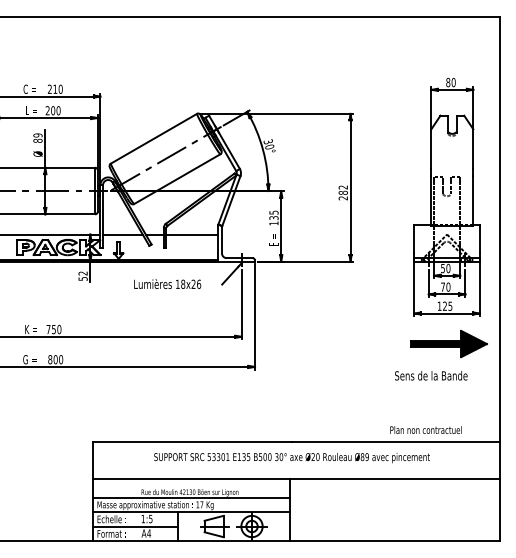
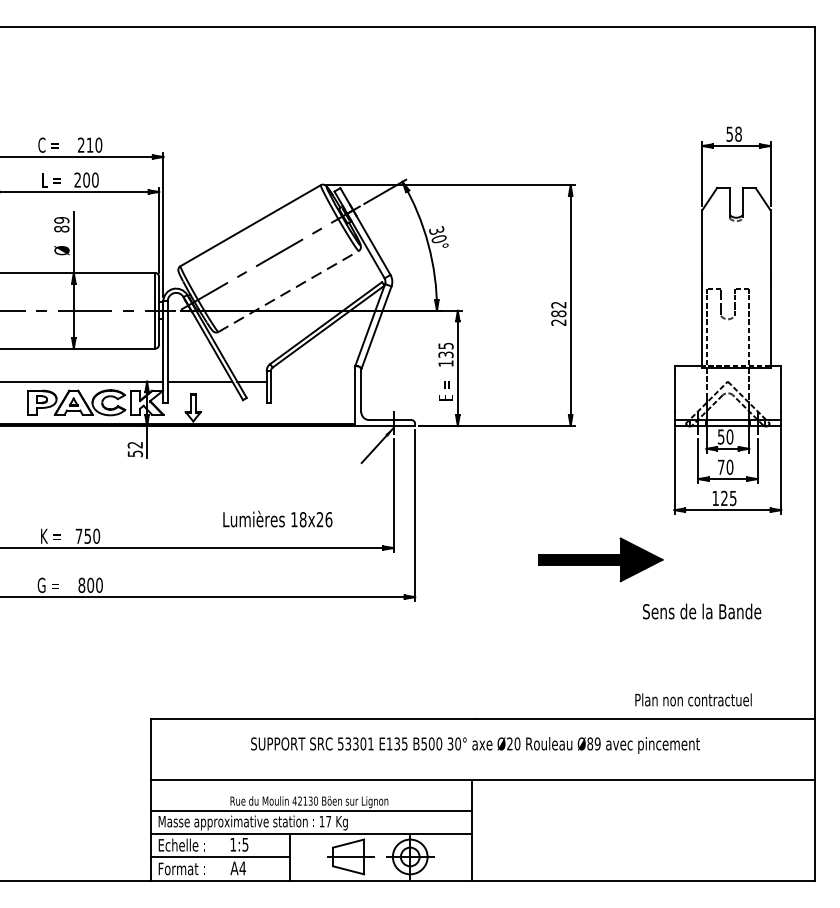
text: (450, 82) -> (733, 134), 80 -> 58
line: (177, 179) -> (288, 292), solid -> dashed
line: (192, 234) -> (313, 381), removed
text: (167, 283) -> (277, 518), moved
part: (448, 344) -> (599, 560), moved

